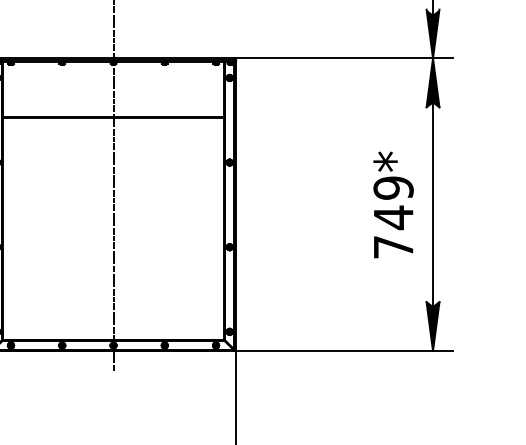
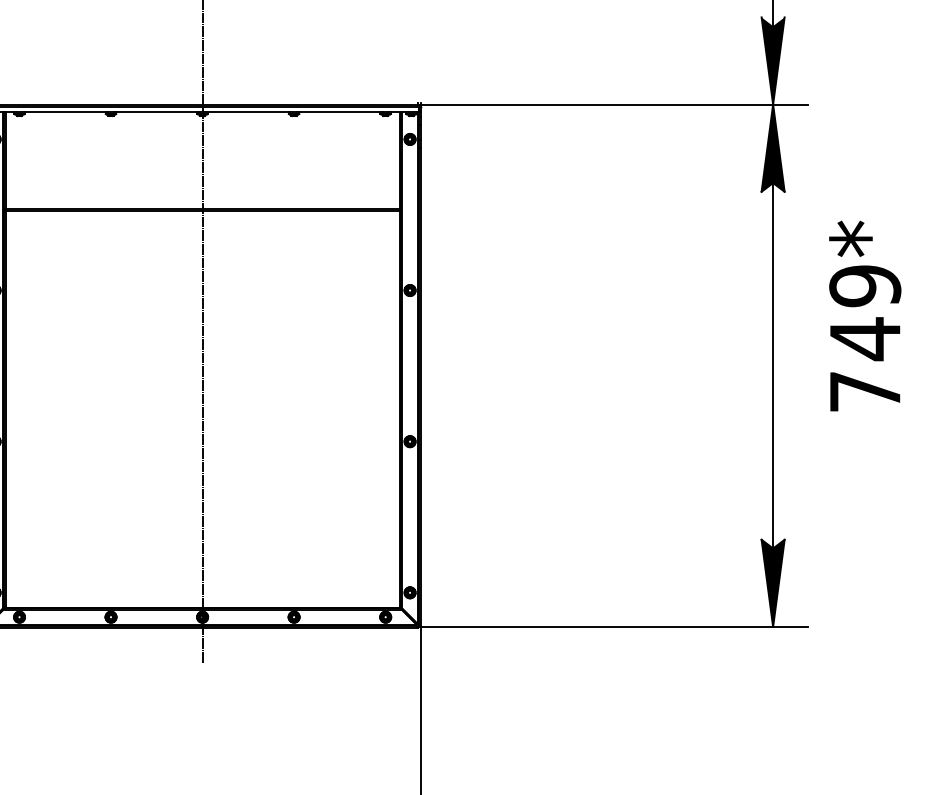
text: (393, 204) -> (865, 315), moved

